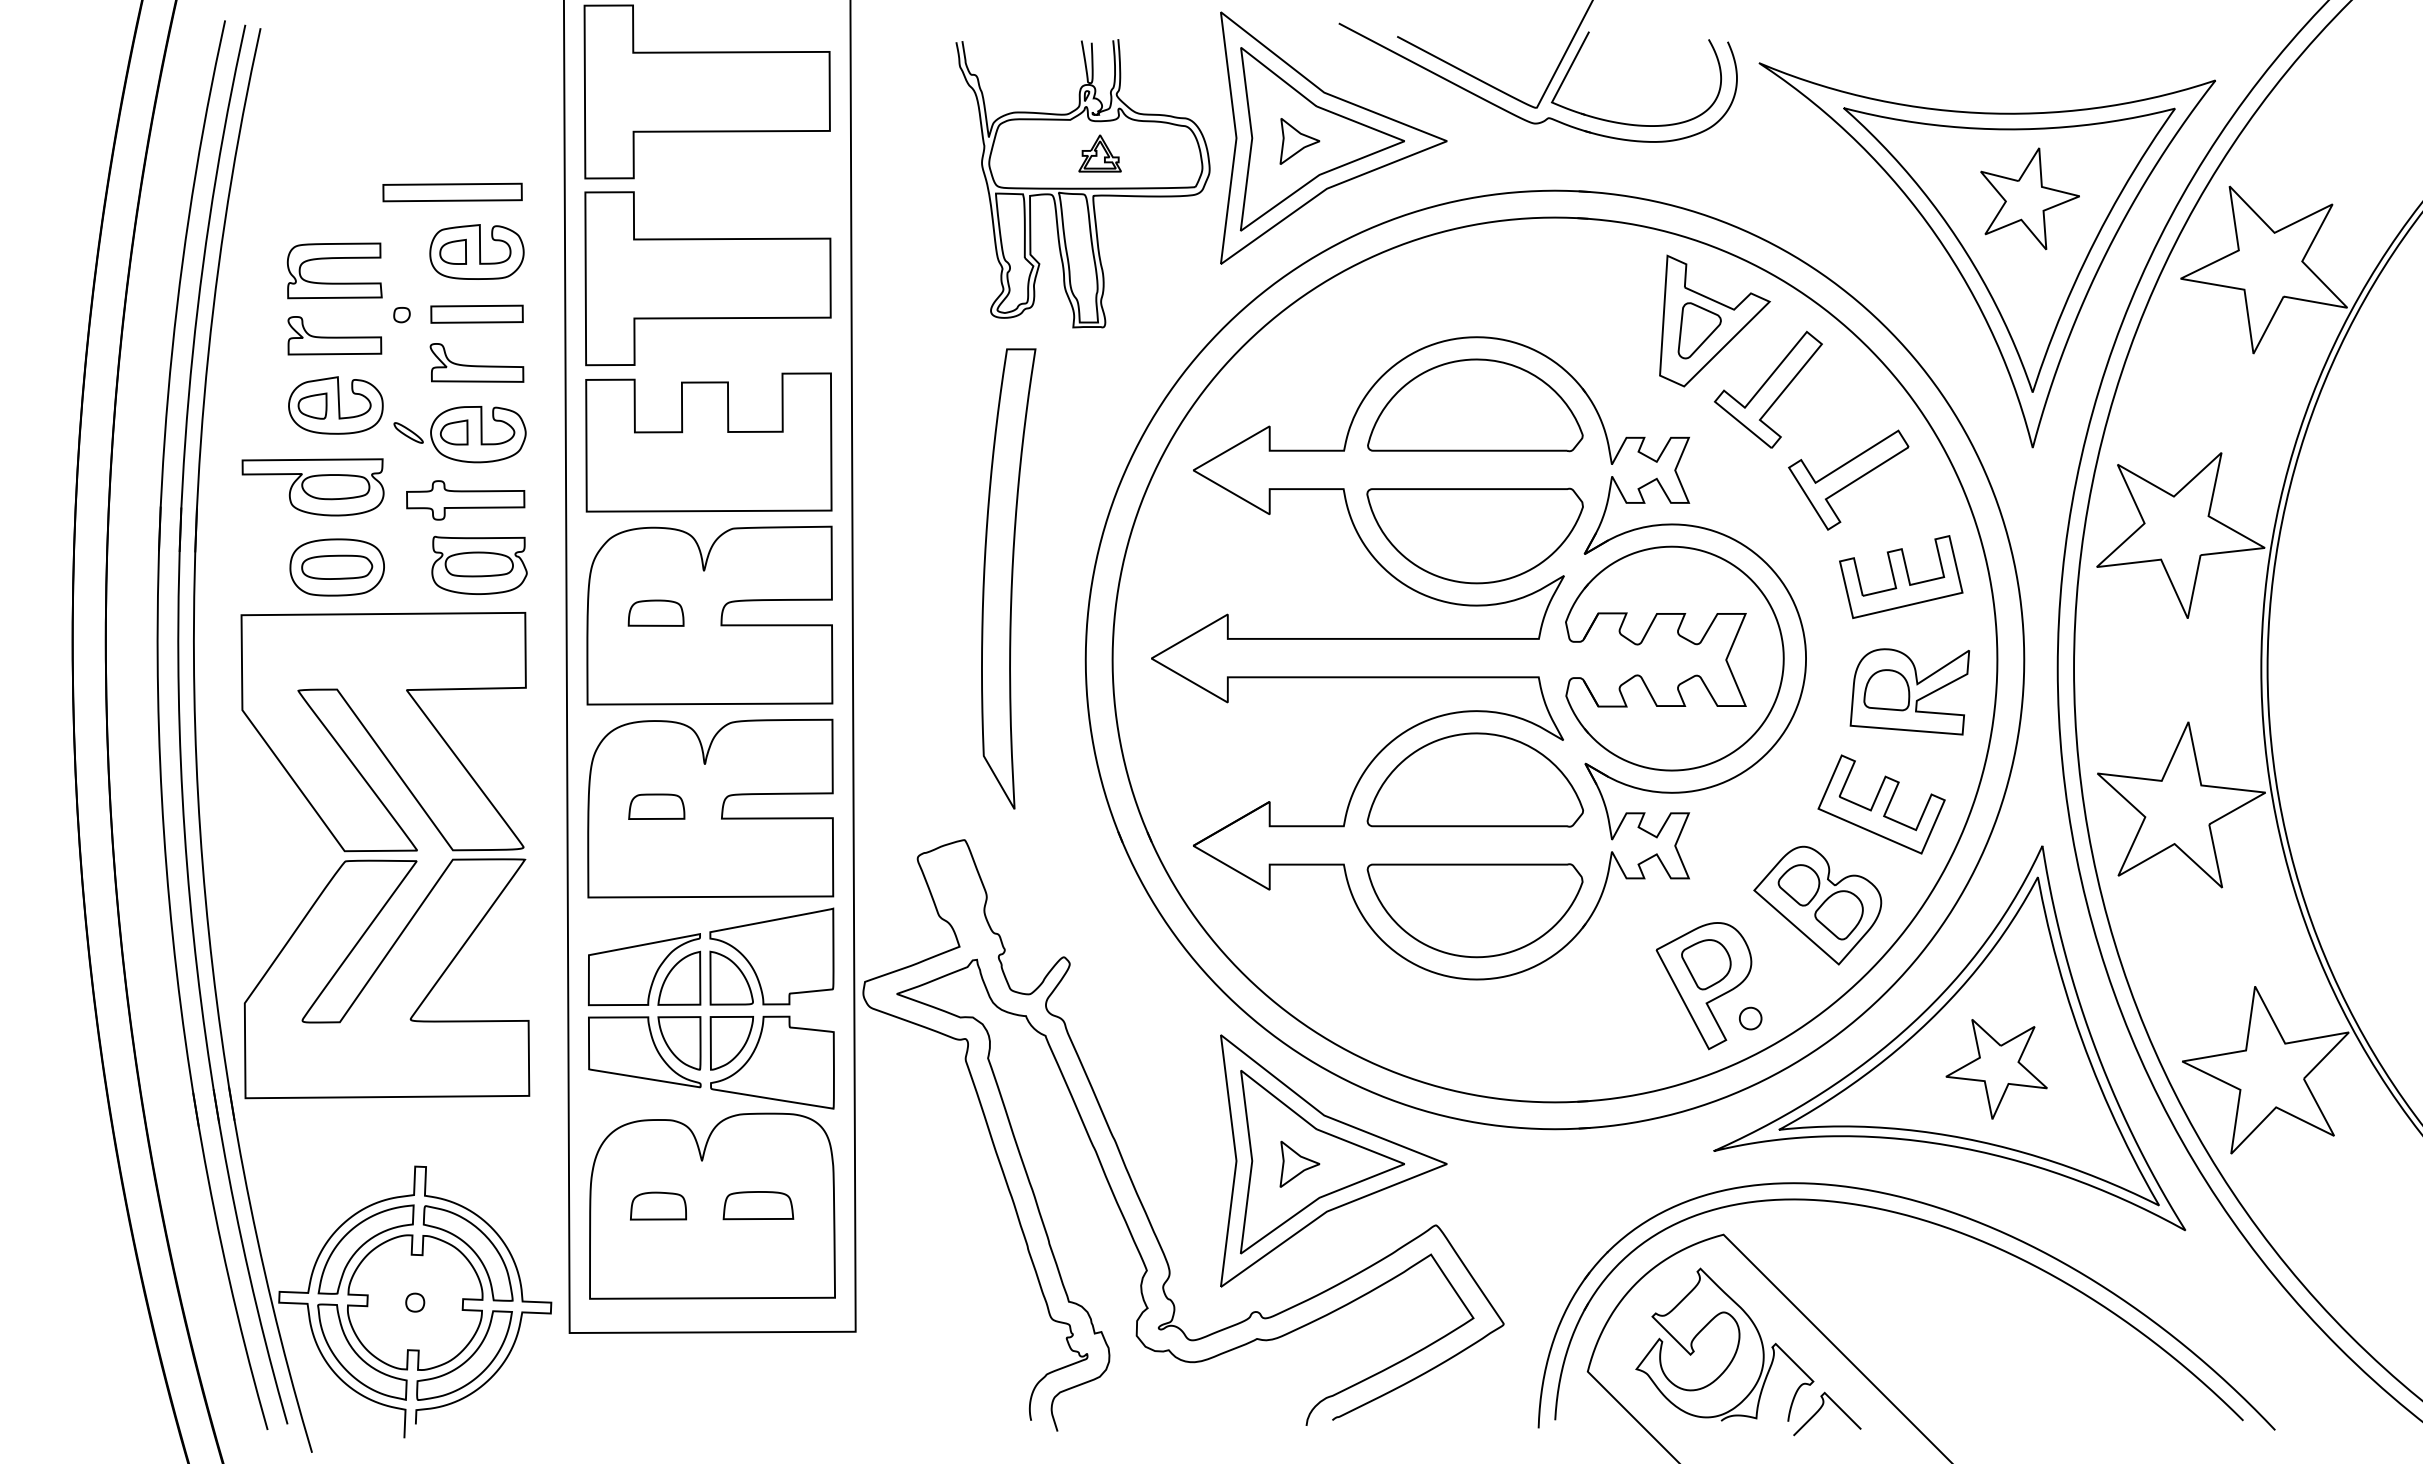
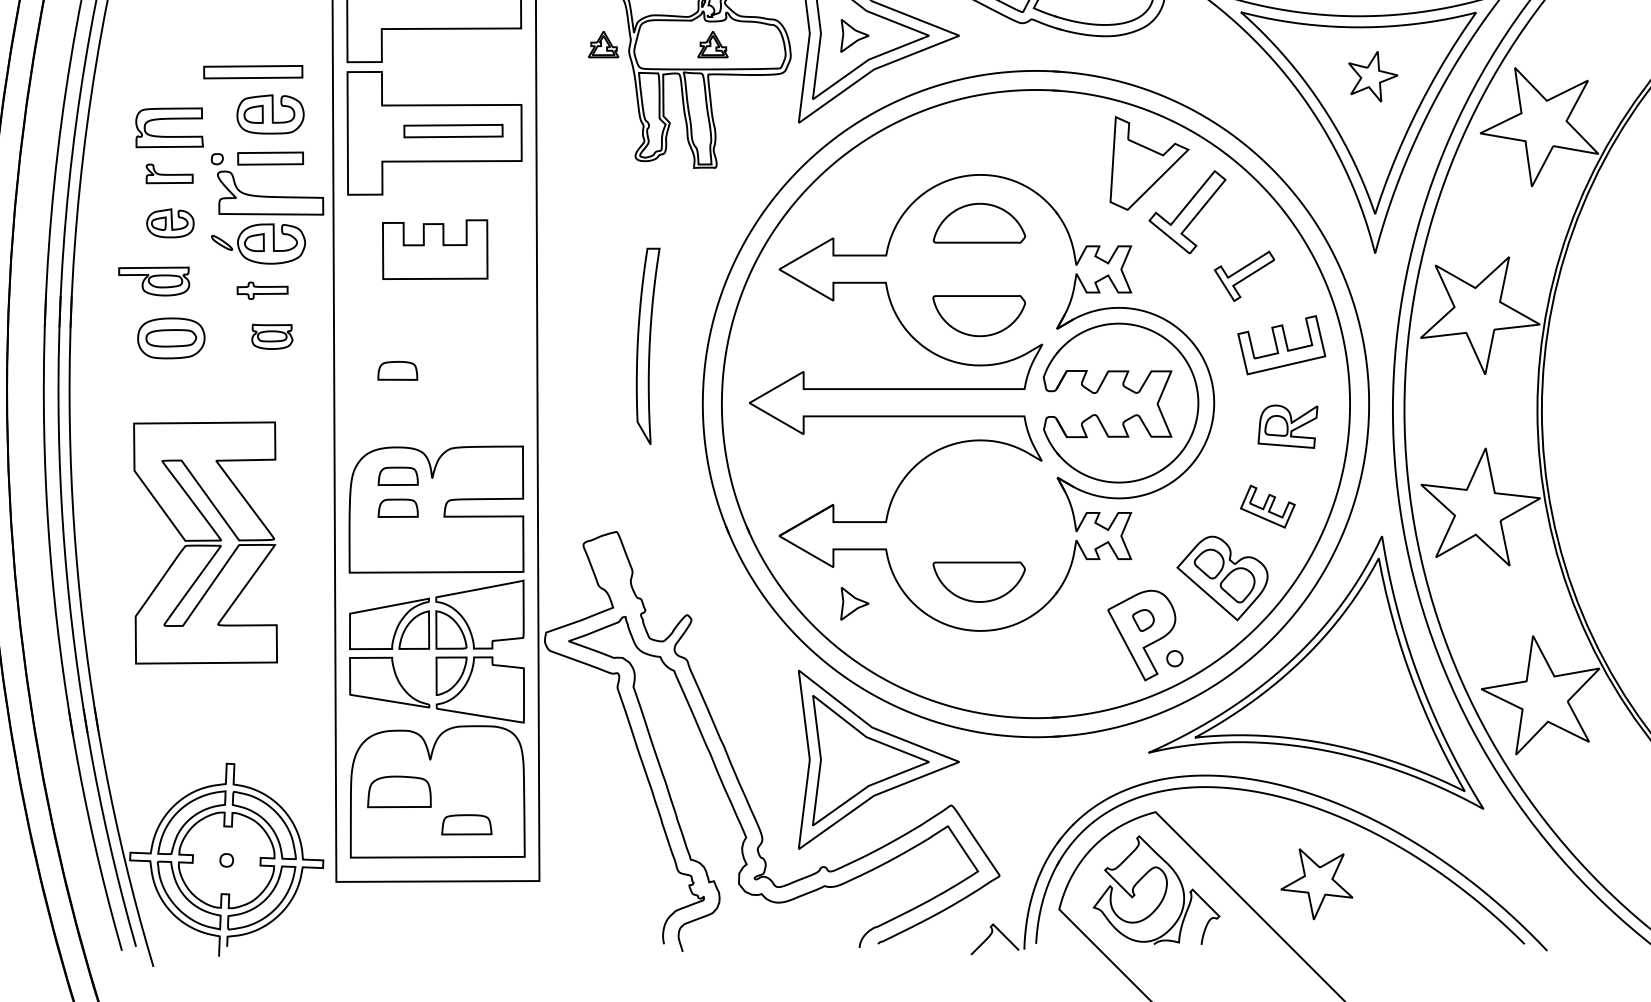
part: (945, 153) -> (603, 44), added
part: (2029, 198) -> (1372, 76), size x0.7
part: (734, 275) -> (453, 131), added
part: (1699, 330) -> (1138, 170), removed
part: (334, 335) -> (169, 173), size x0.7
part: (476, 362) -> (270, 192), size x1.6
part: (335, 405) -> (170, 223), size x0.7
part: (1475, 405) -> (979, 223), size x0.6
part: (708, 442) -> (434, 249), size x0.6
part: (1848, 479) -> (1244, 275), size x0.7
part: (312, 487) -> (153, 281), size x0.7
part: (465, 500) -> (262, 290), size x0.6
part: (1474, 535) -> (978, 315), size x0.6
part: (479, 564) -> (272, 336), size x0.6
part: (1008, 578) -> (647, 346), size x0.6
part: (709, 615) -> (435, 372), removed
part: (1909, 691) -> (1287, 426), size x0.7
part: (656, 761) -> (398, 476), added
part: (1475, 779) -> (979, 488), removed
part: (1881, 804) -> (1267, 506), size x0.6
part: (385, 855) -> (205, 542), size x0.7
part: (1474, 910) -> (978, 581), size x0.6
part: (1706, 964) -> (1143, 620), size x0.6
part: (679, 1043) -> (414, 676), removed
part: (1996, 1069) -> (1316, 884), moved
part: (1299, 1163) -> (854, 603), moved
part: (658, 1205) -> (399, 791), size x1.6
part: (758, 1205) -> (466, 824), moved
curve: (1822, 1407) -> (991, 934), moved

